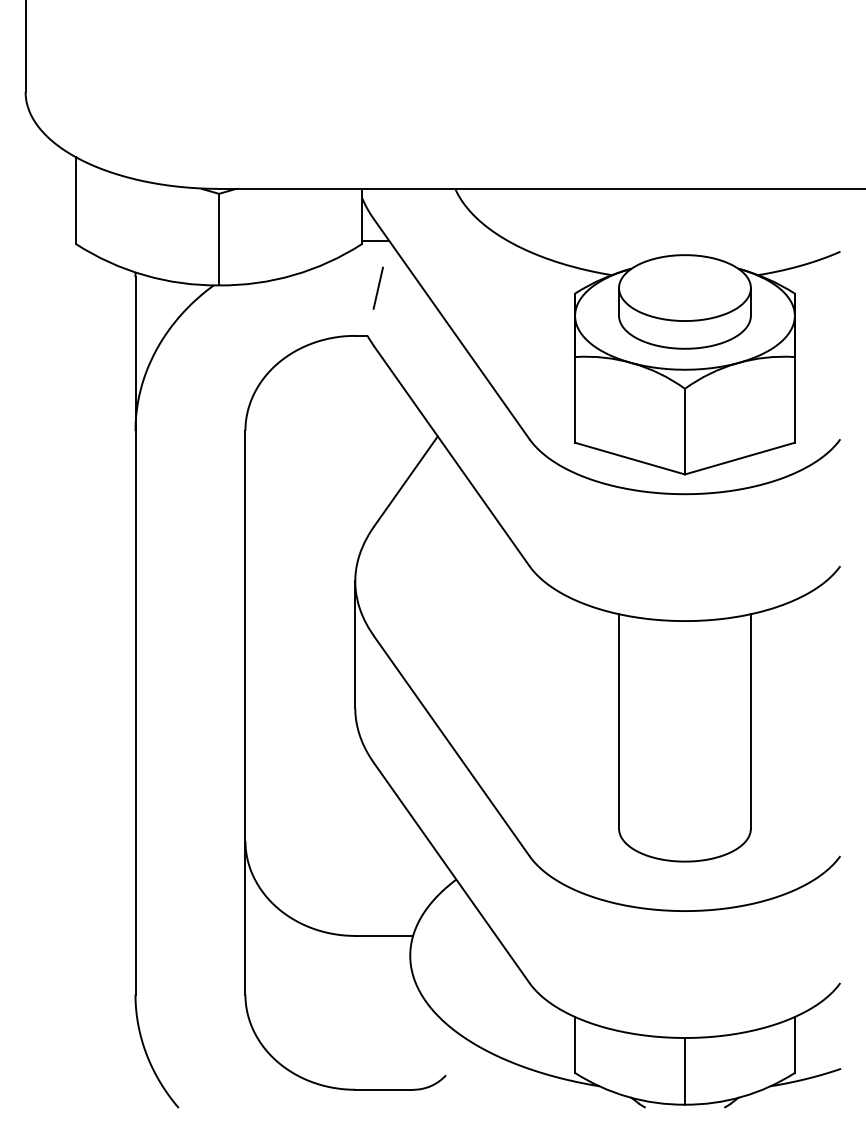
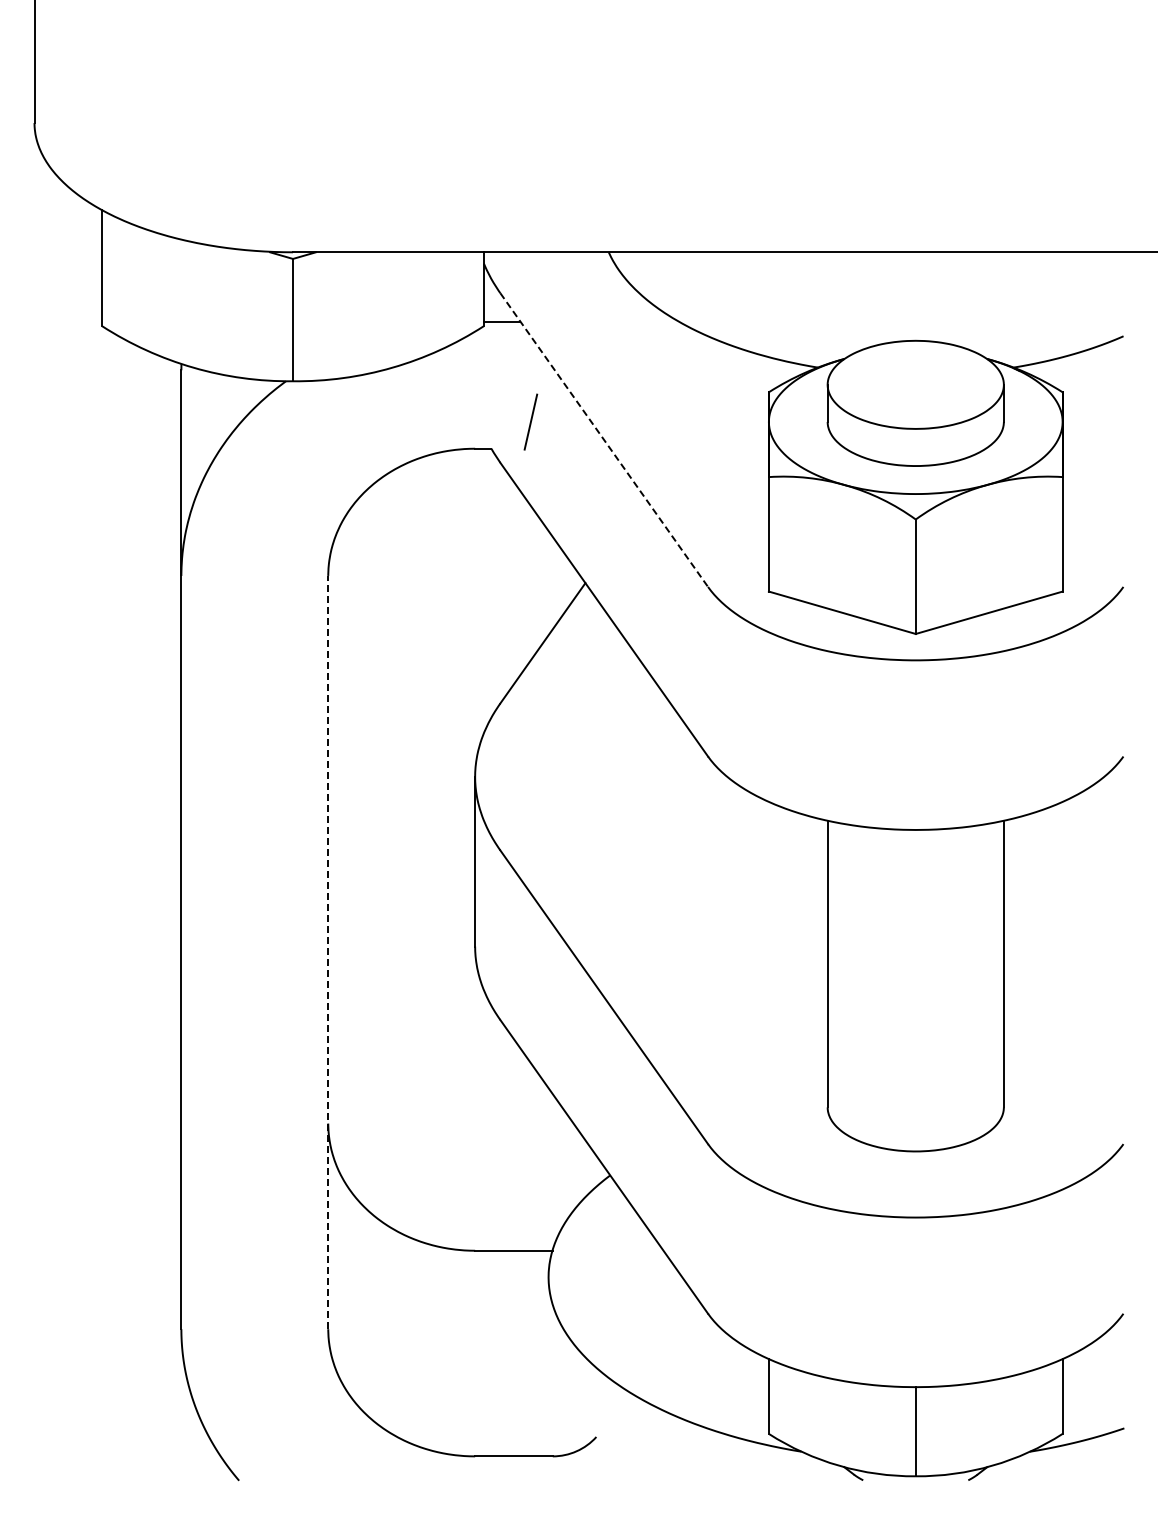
line: (378, 287) -> (530, 421), moved
line: (452, 329) -> (604, 440), solid -> dashed
line: (245, 712) -> (328, 952), solid -> dashed

